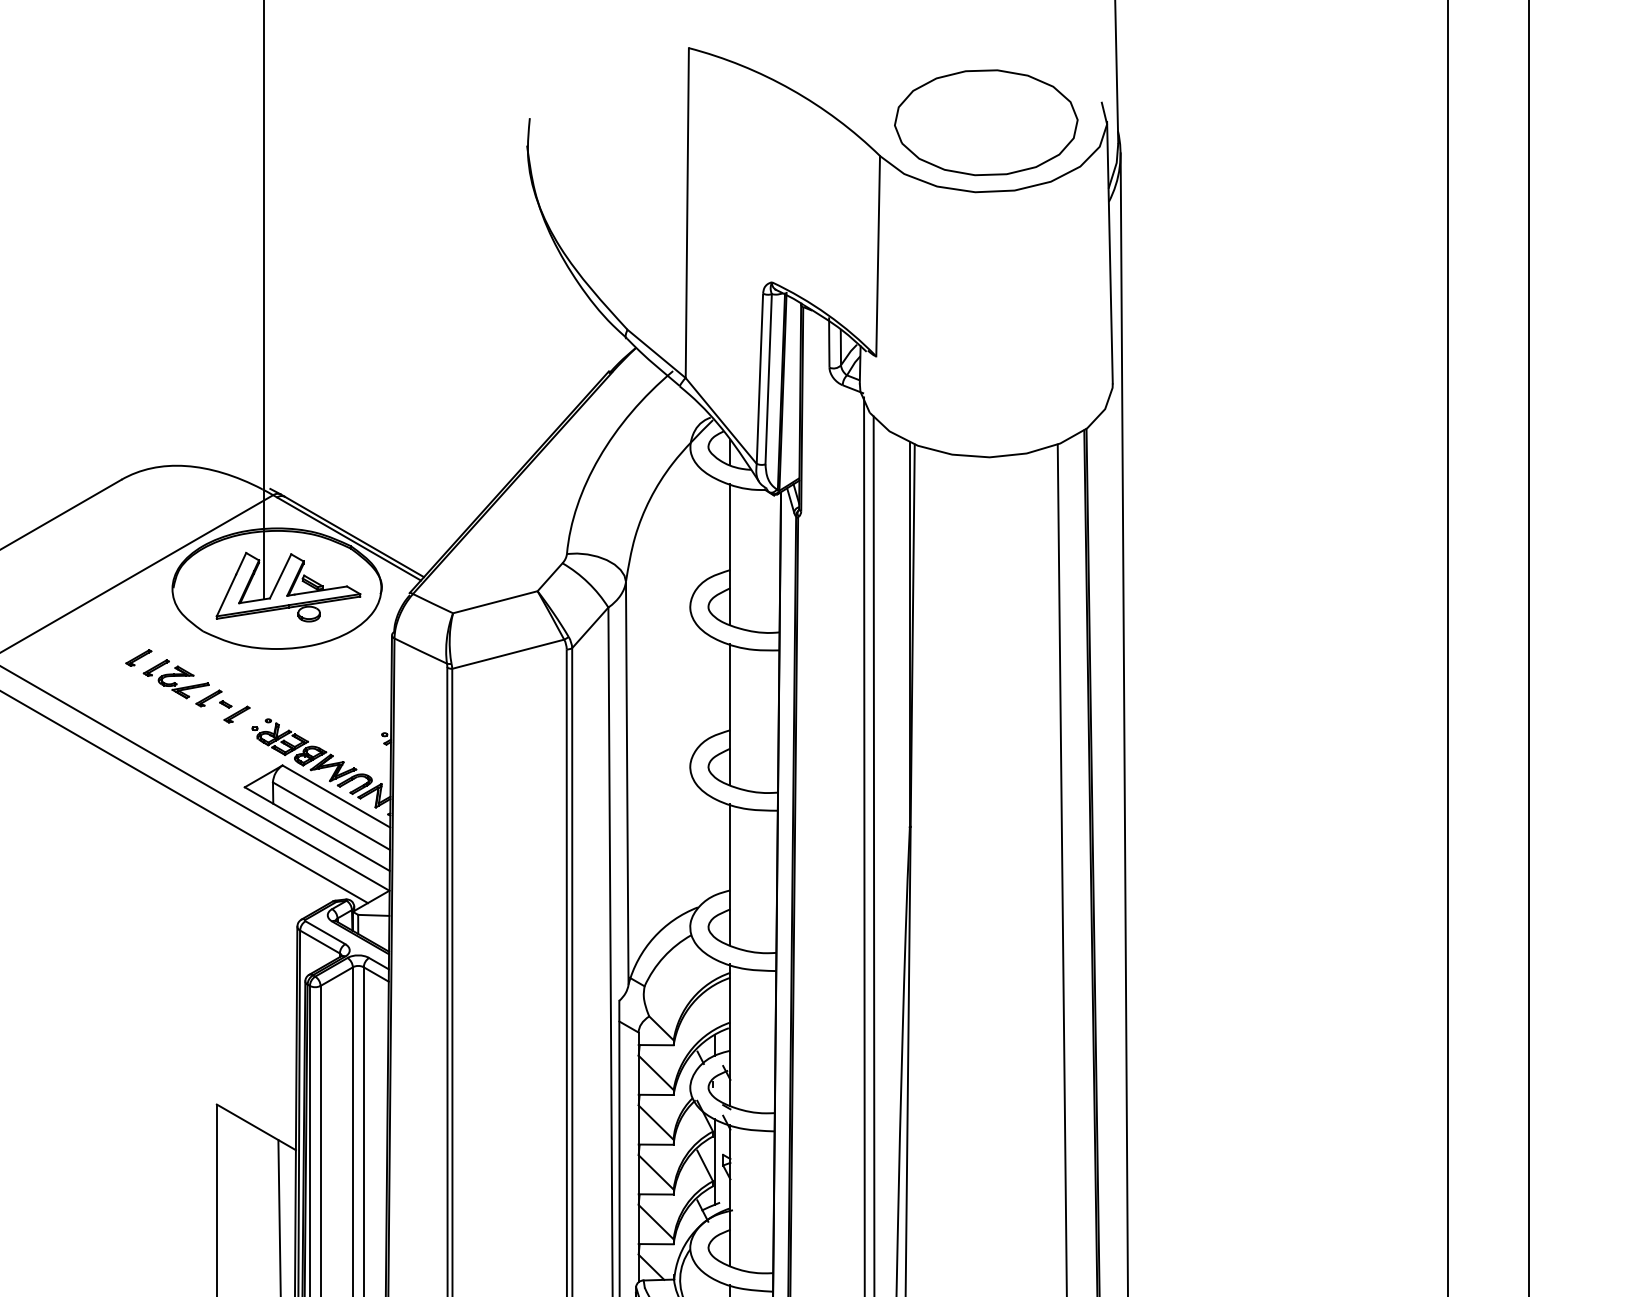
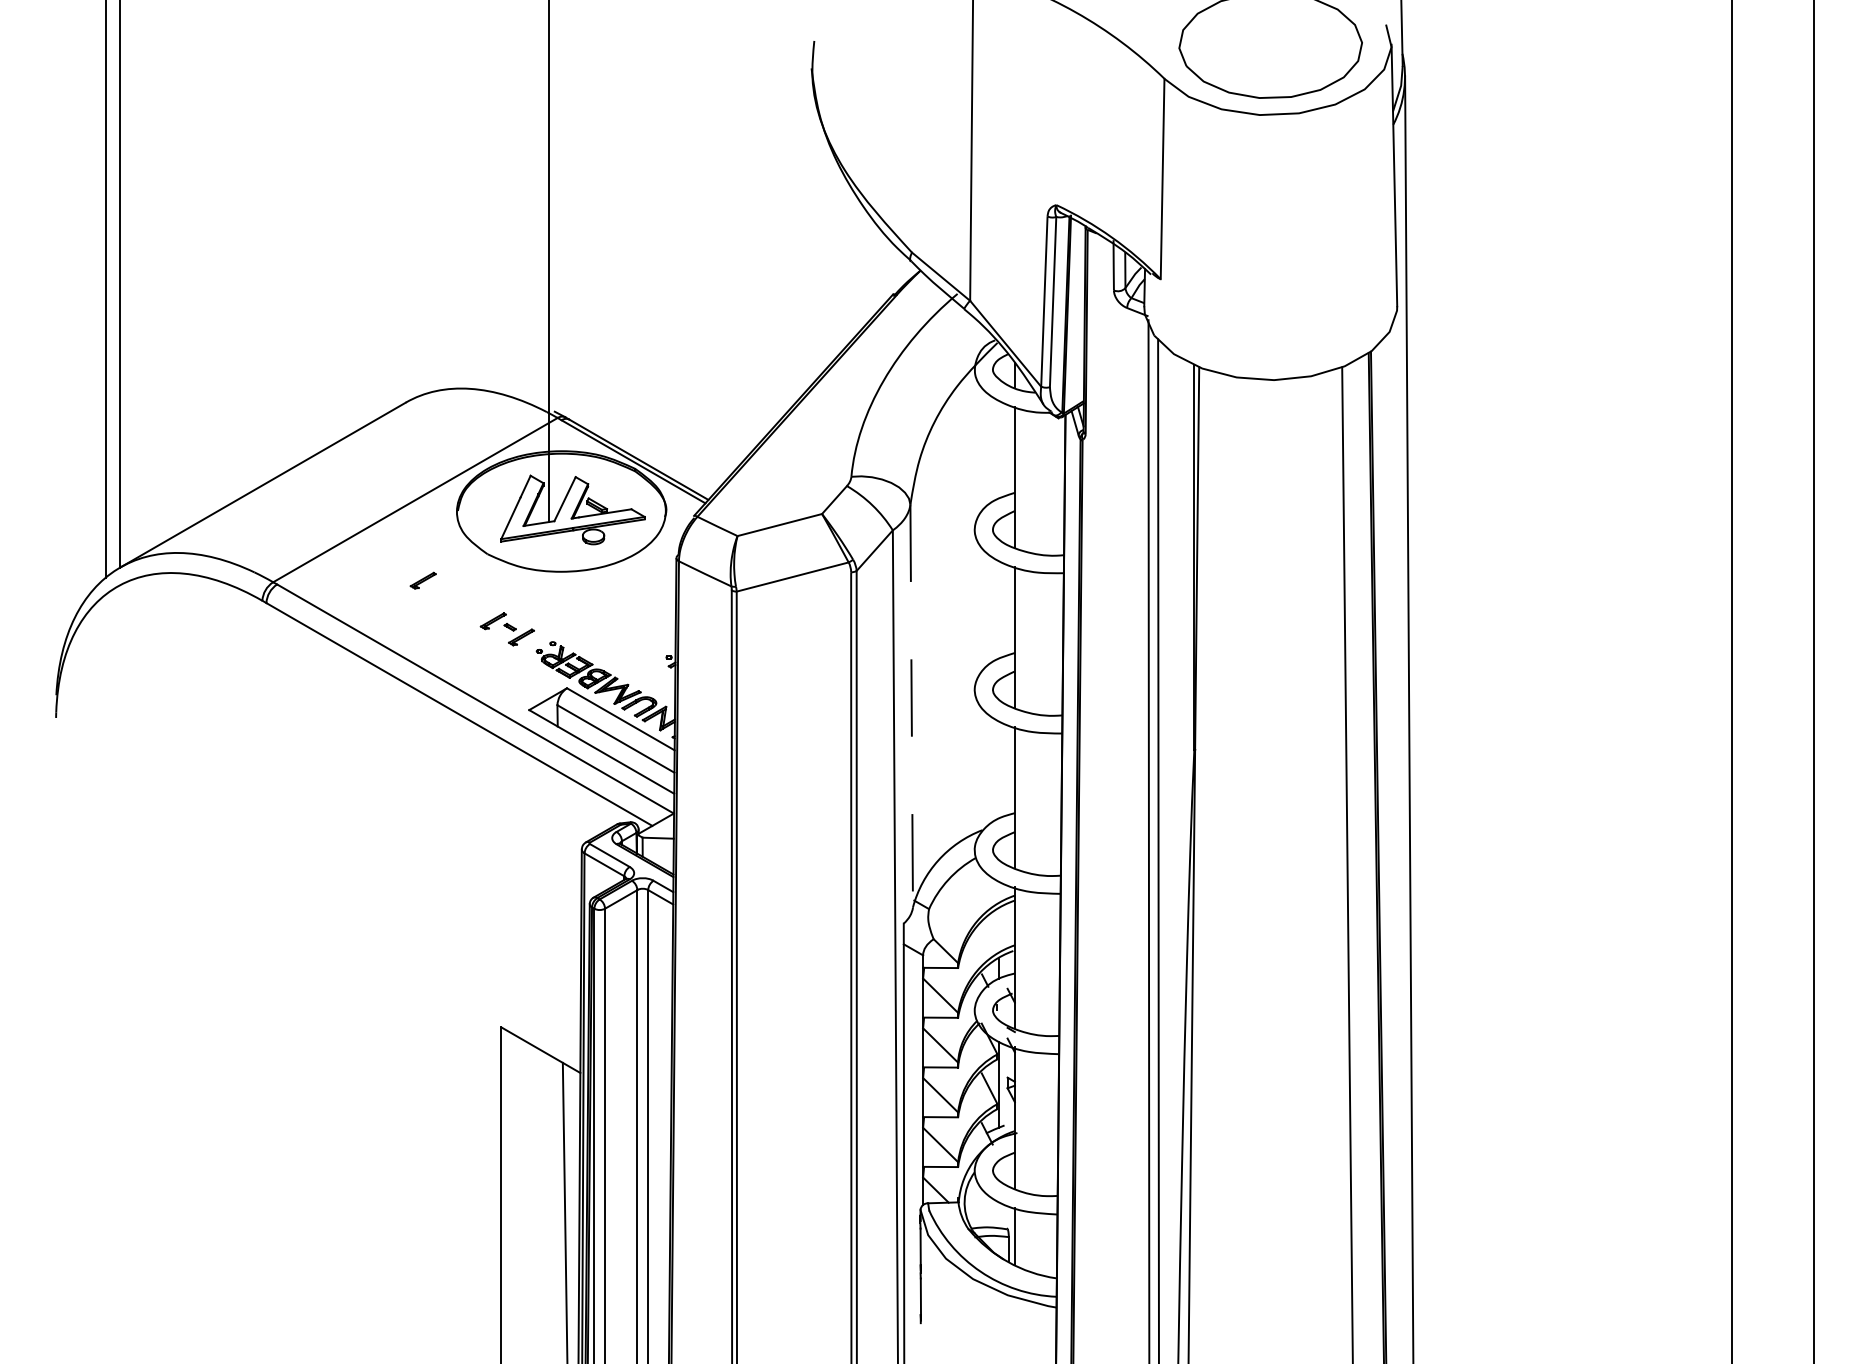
part: (176, 678) -> (460, 601), removed
line: (627, 783) -> (911, 706), solid -> dashed

